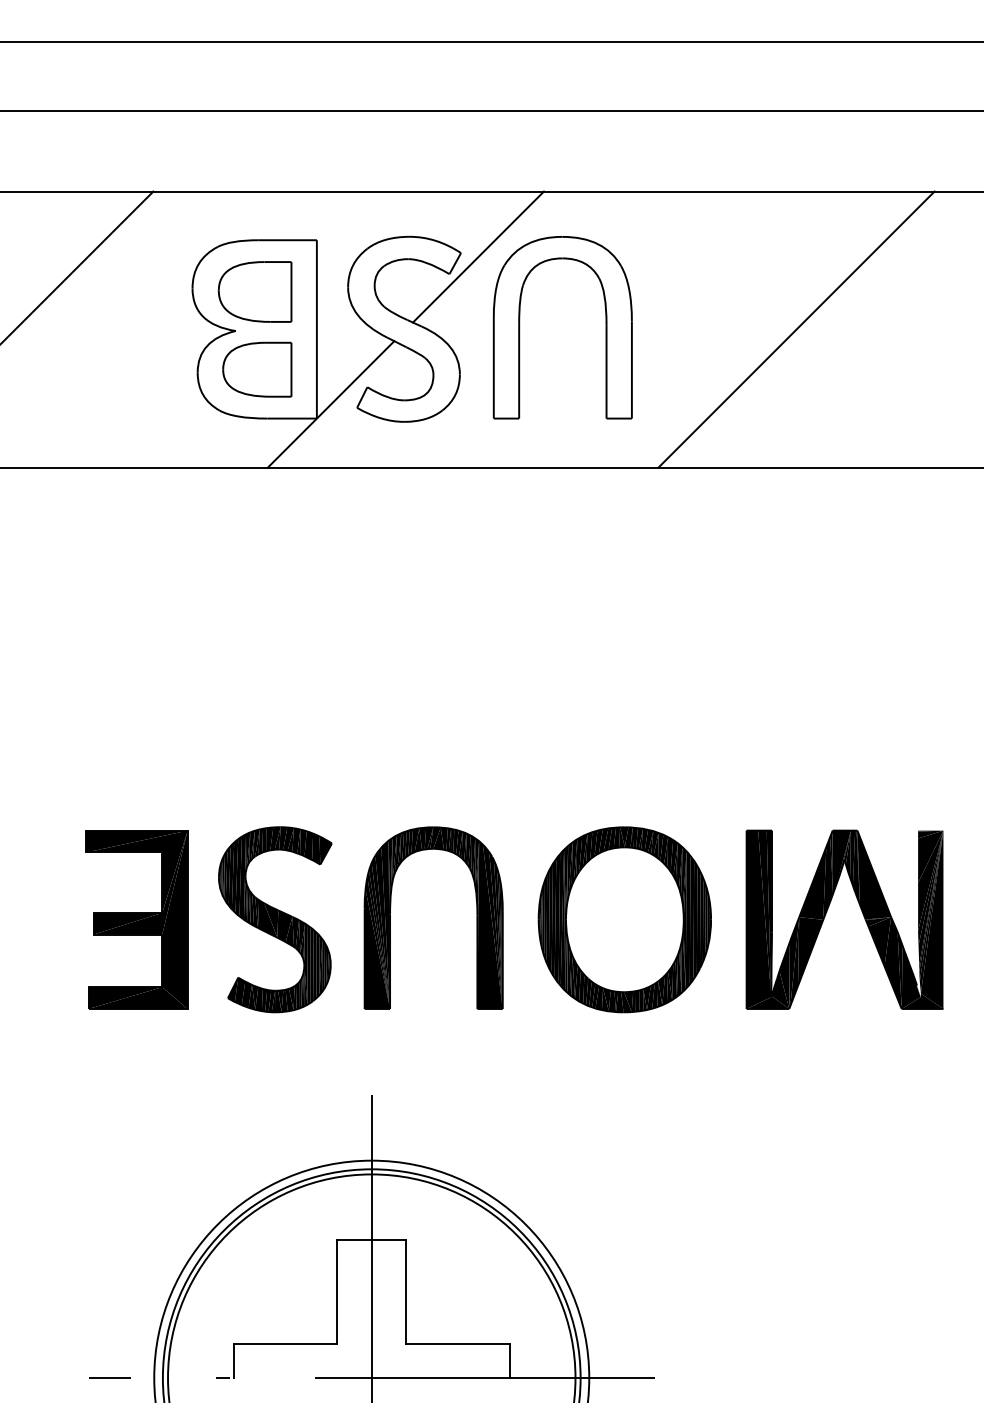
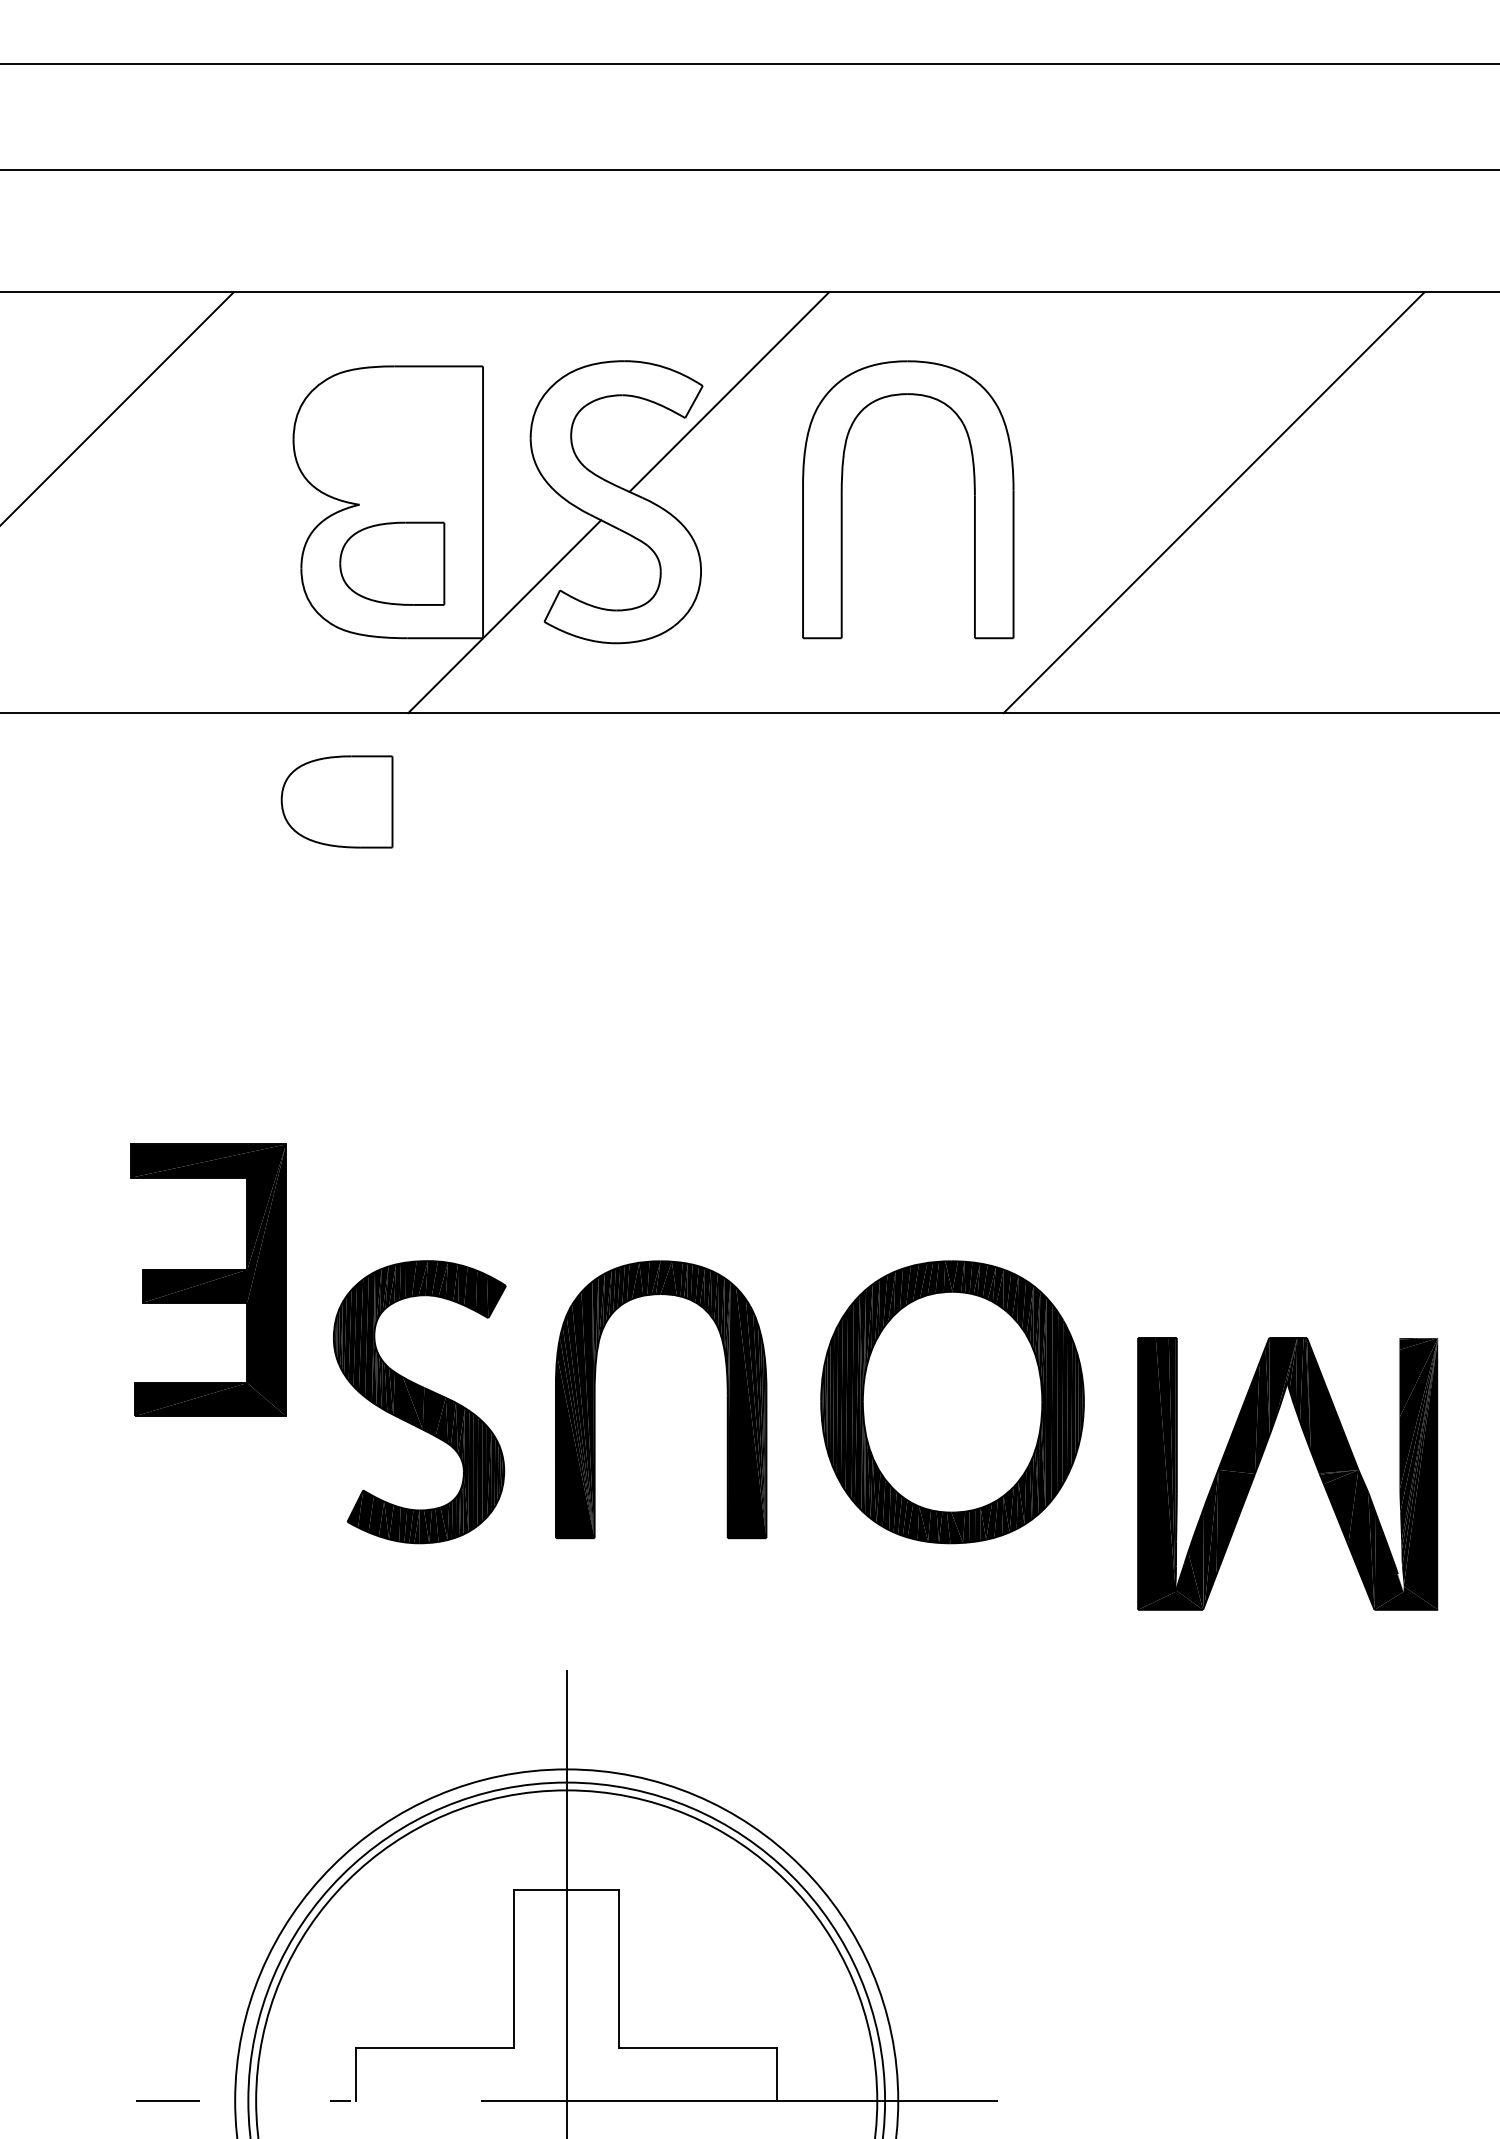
part: (254, 291) -> (336, 801), moved
part: (520, 327) -> (843, 499), moved
part: (826, 914) -> (1259, 1465), moved
part: (136, 919) -> (208, 1279), moved

